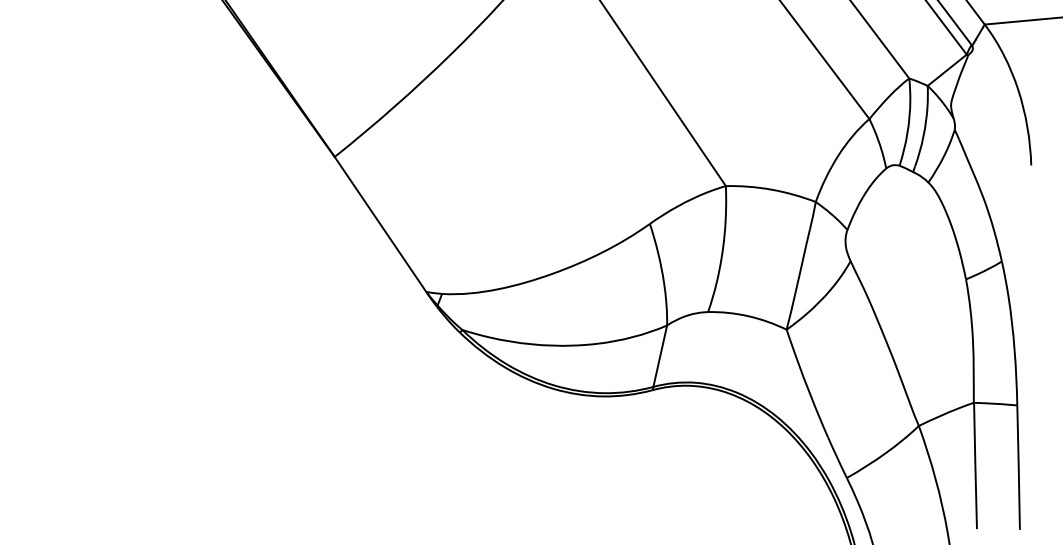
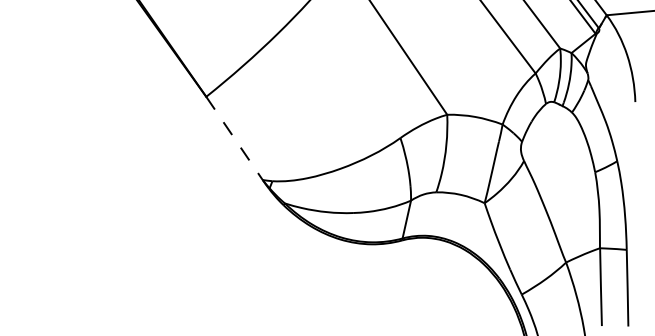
line: (380, 224) -> (234, 138), solid -> dashed

